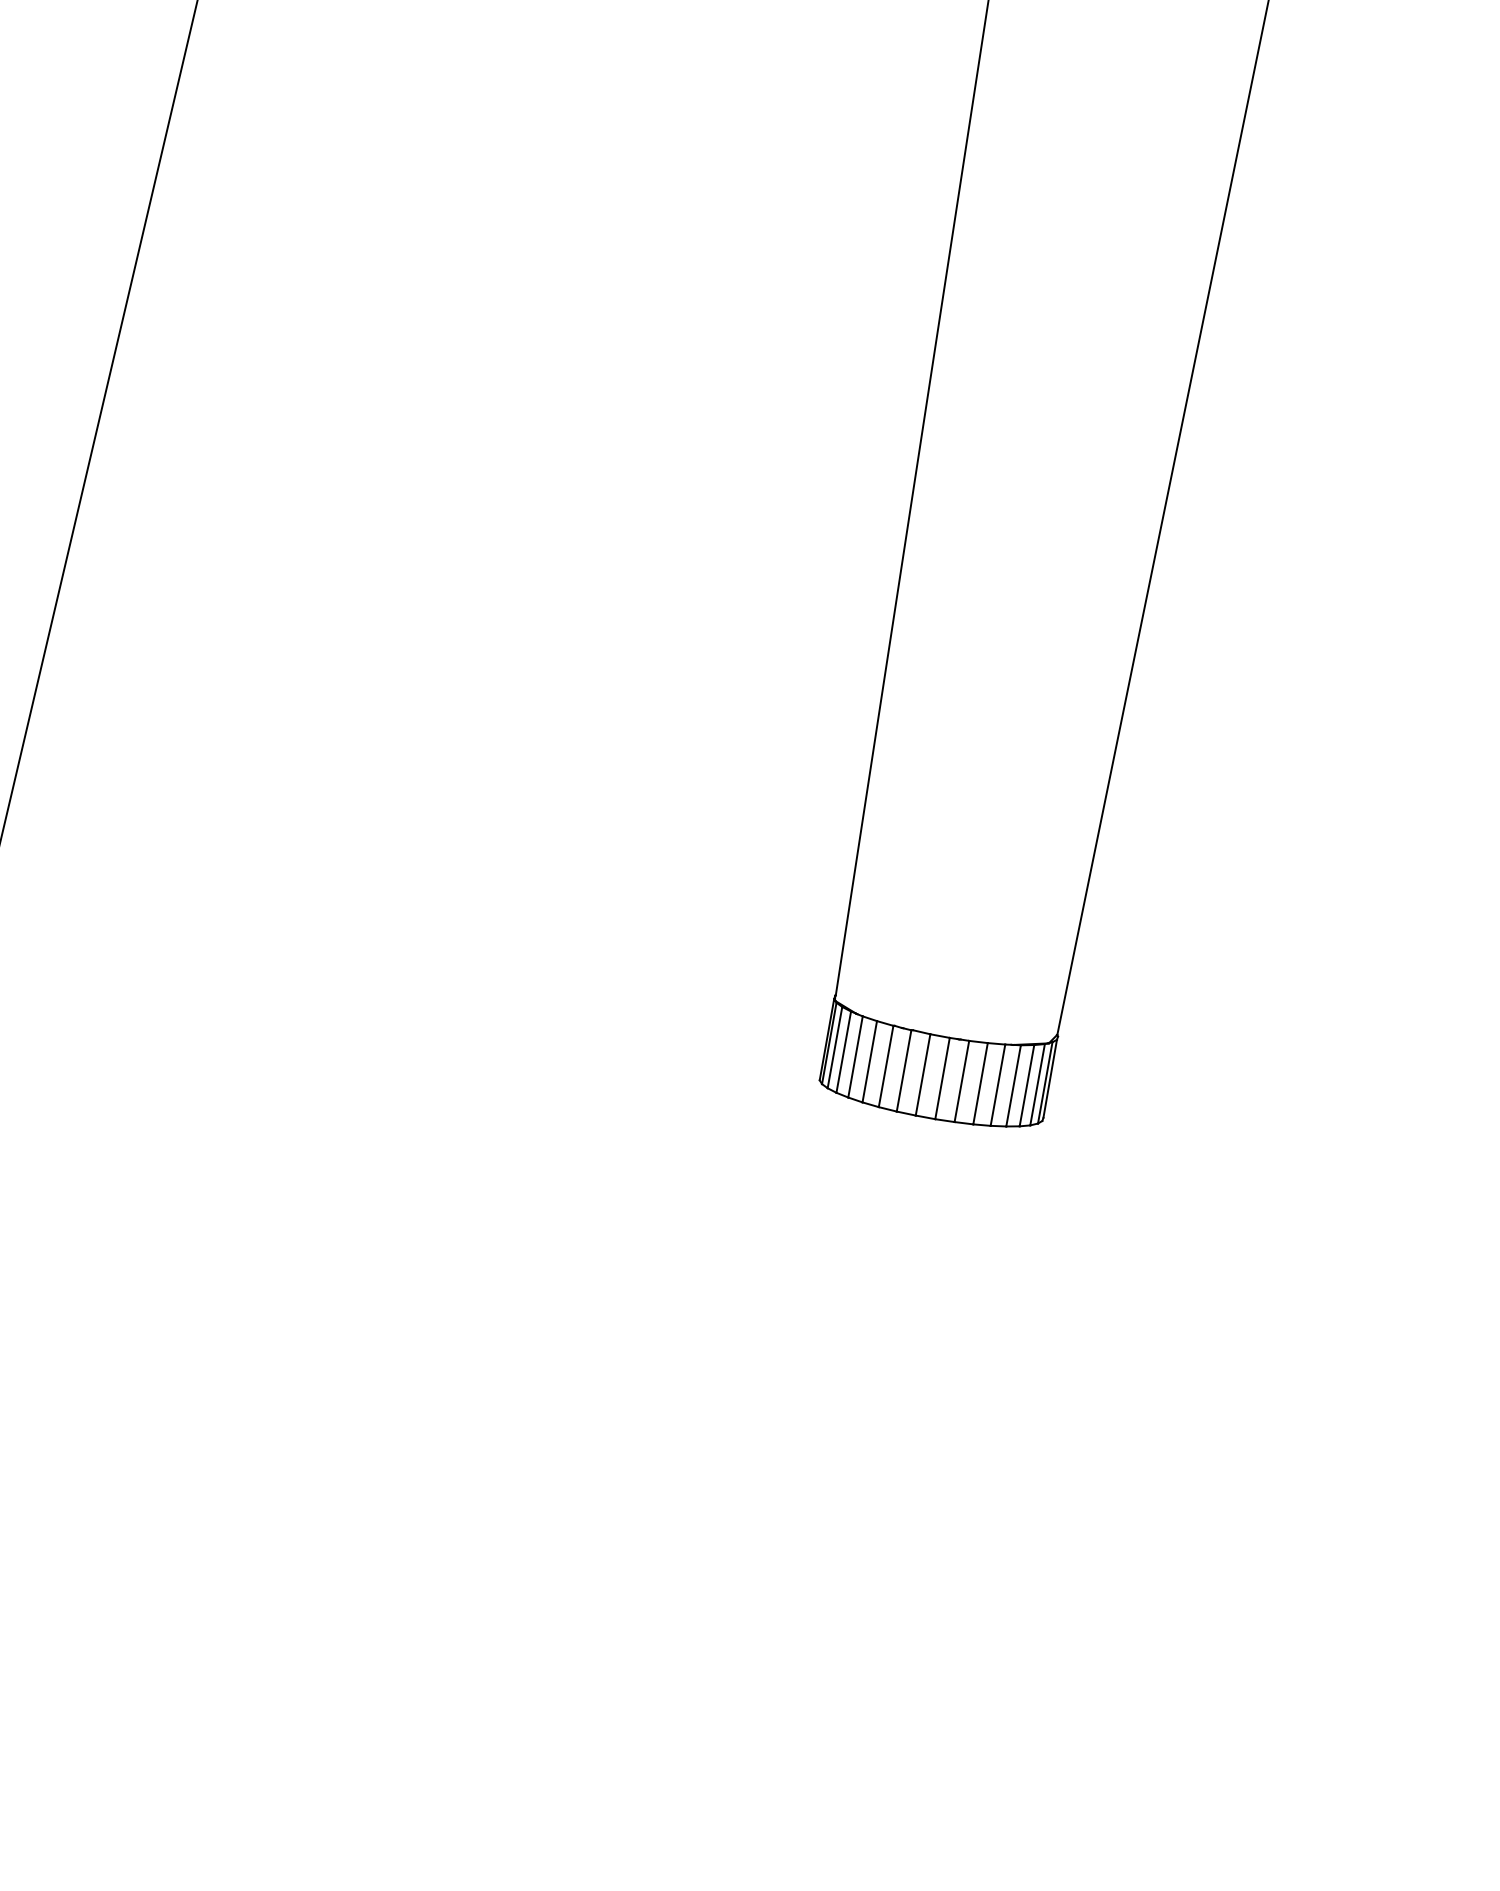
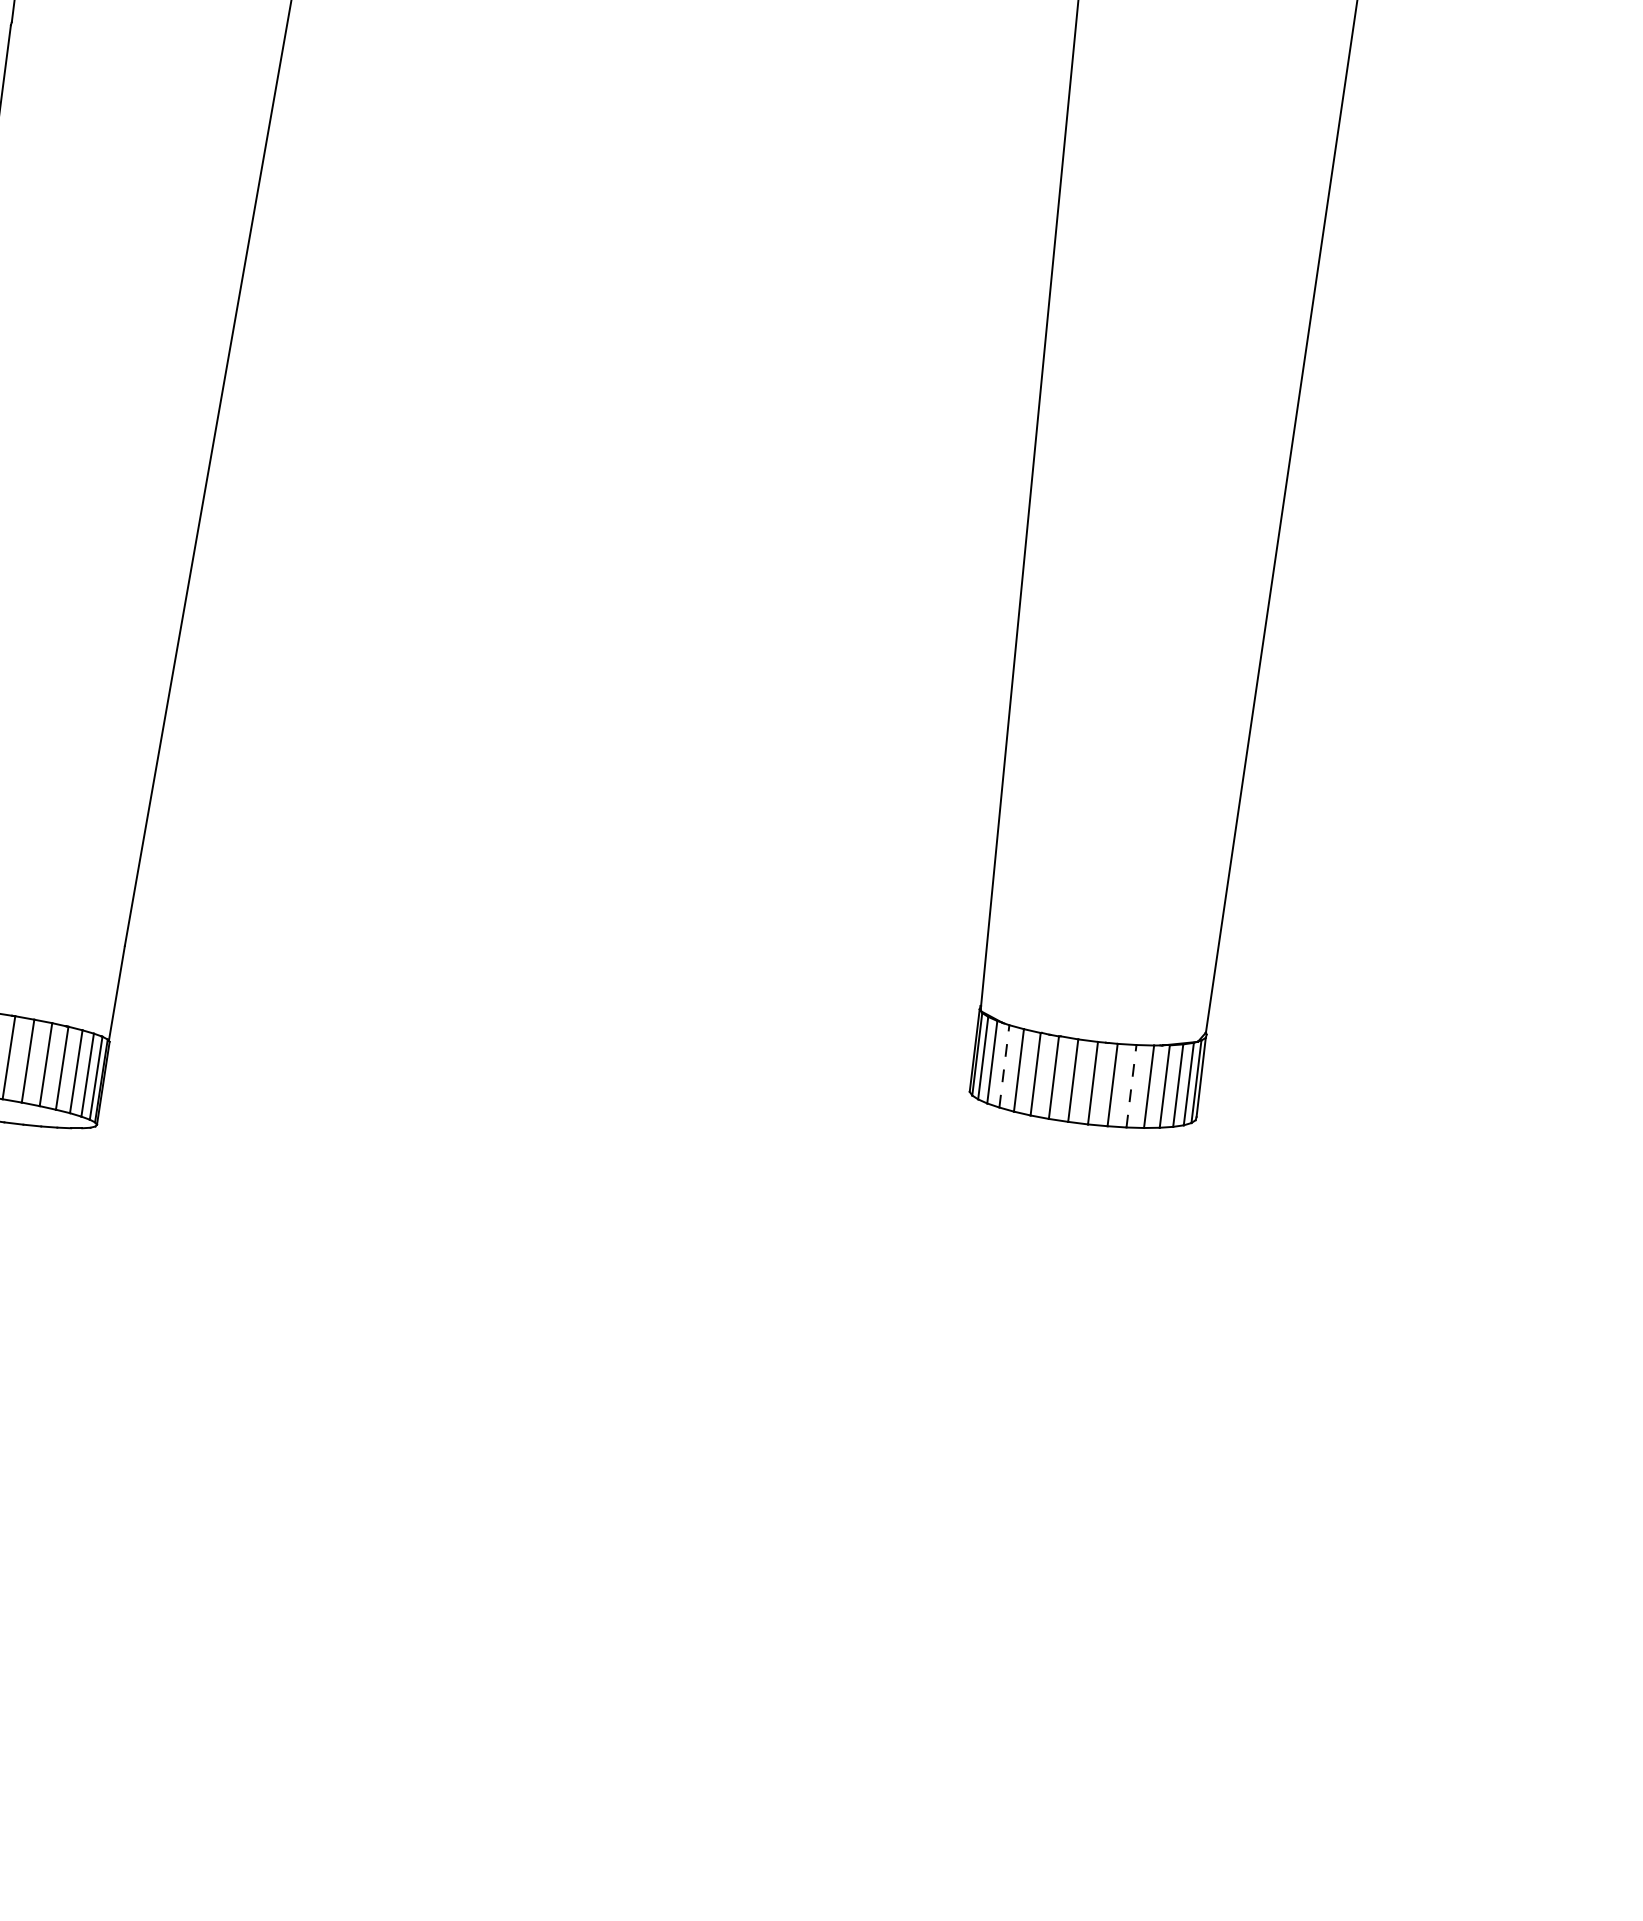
line: (855, 1056) -> (1004, 1065), solid -> dashed
line: (980, 1083) -> (1131, 1086), solid -> dashed

